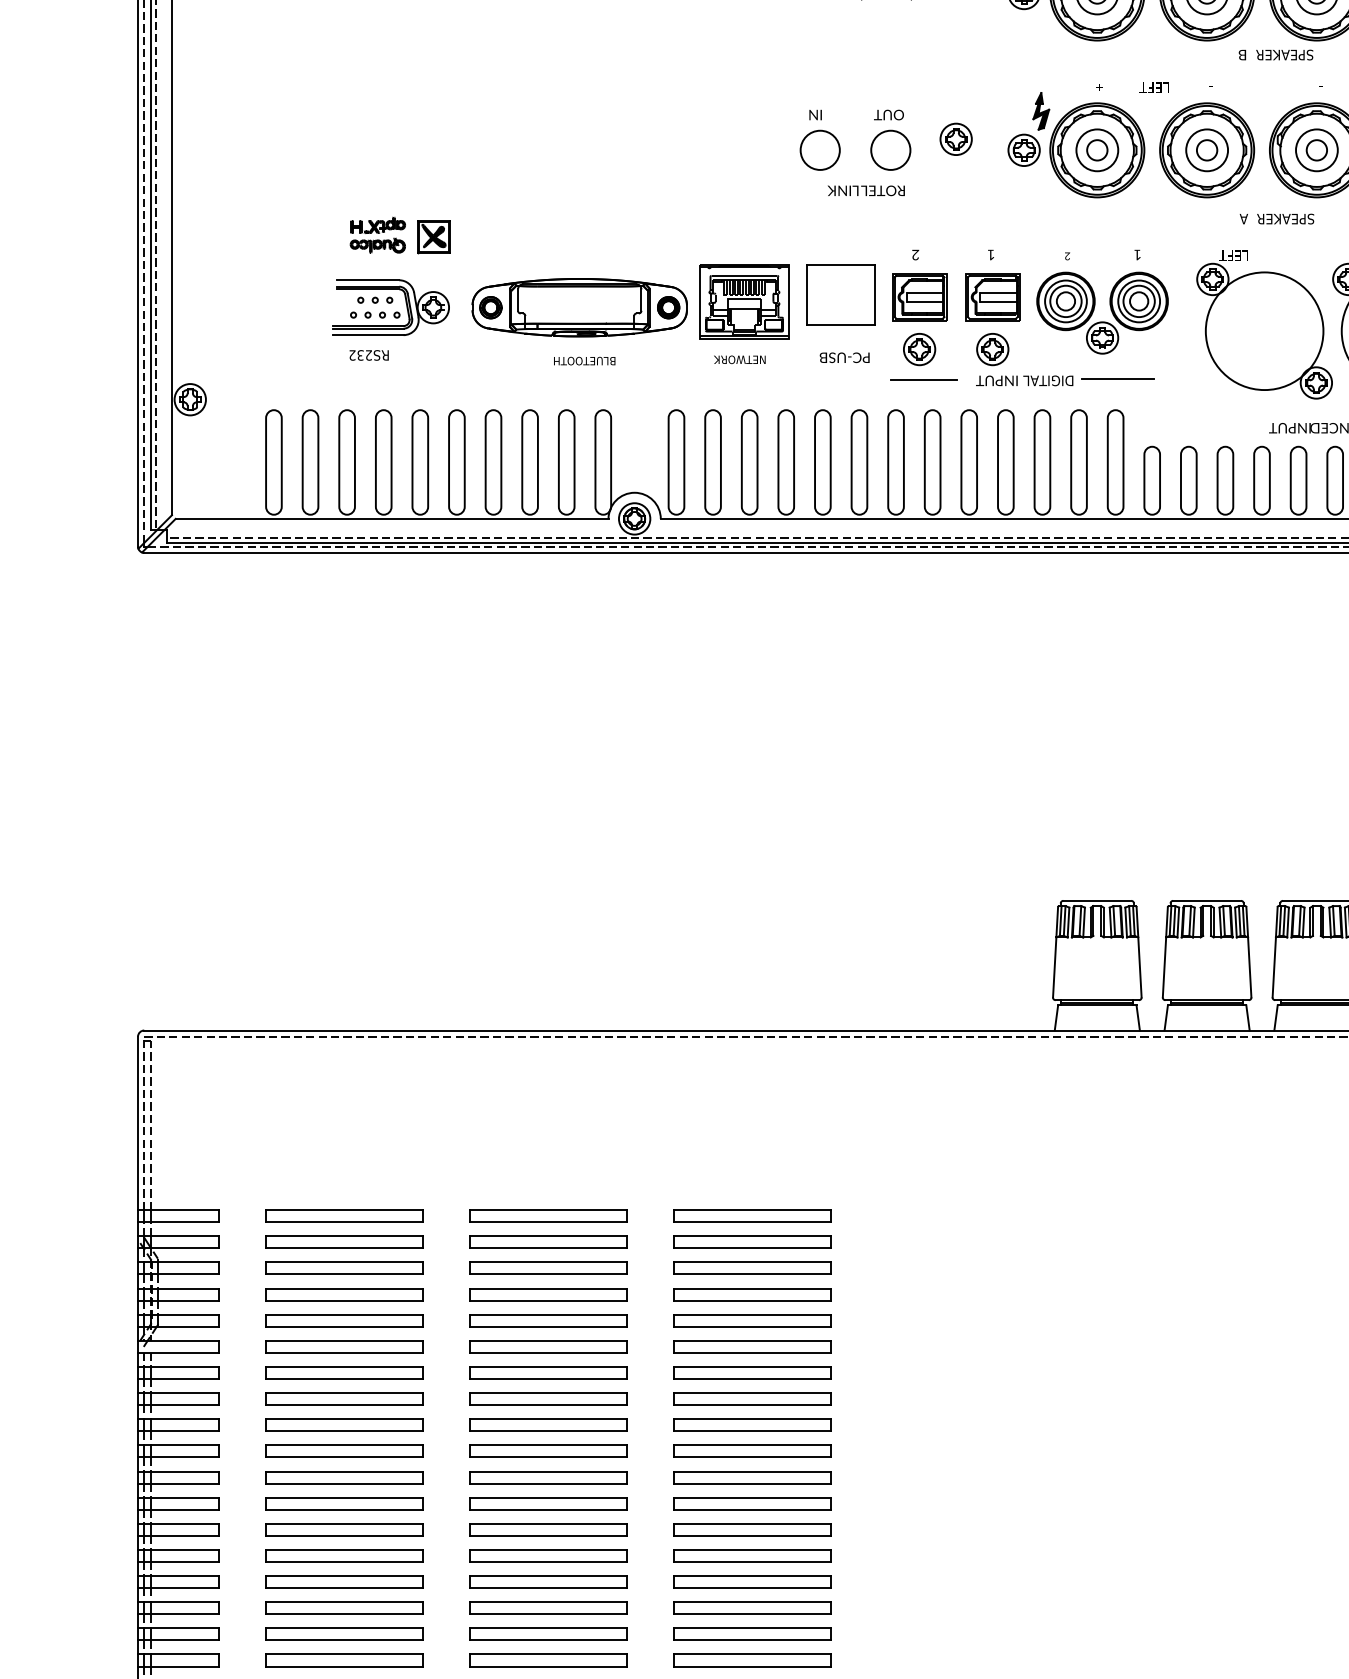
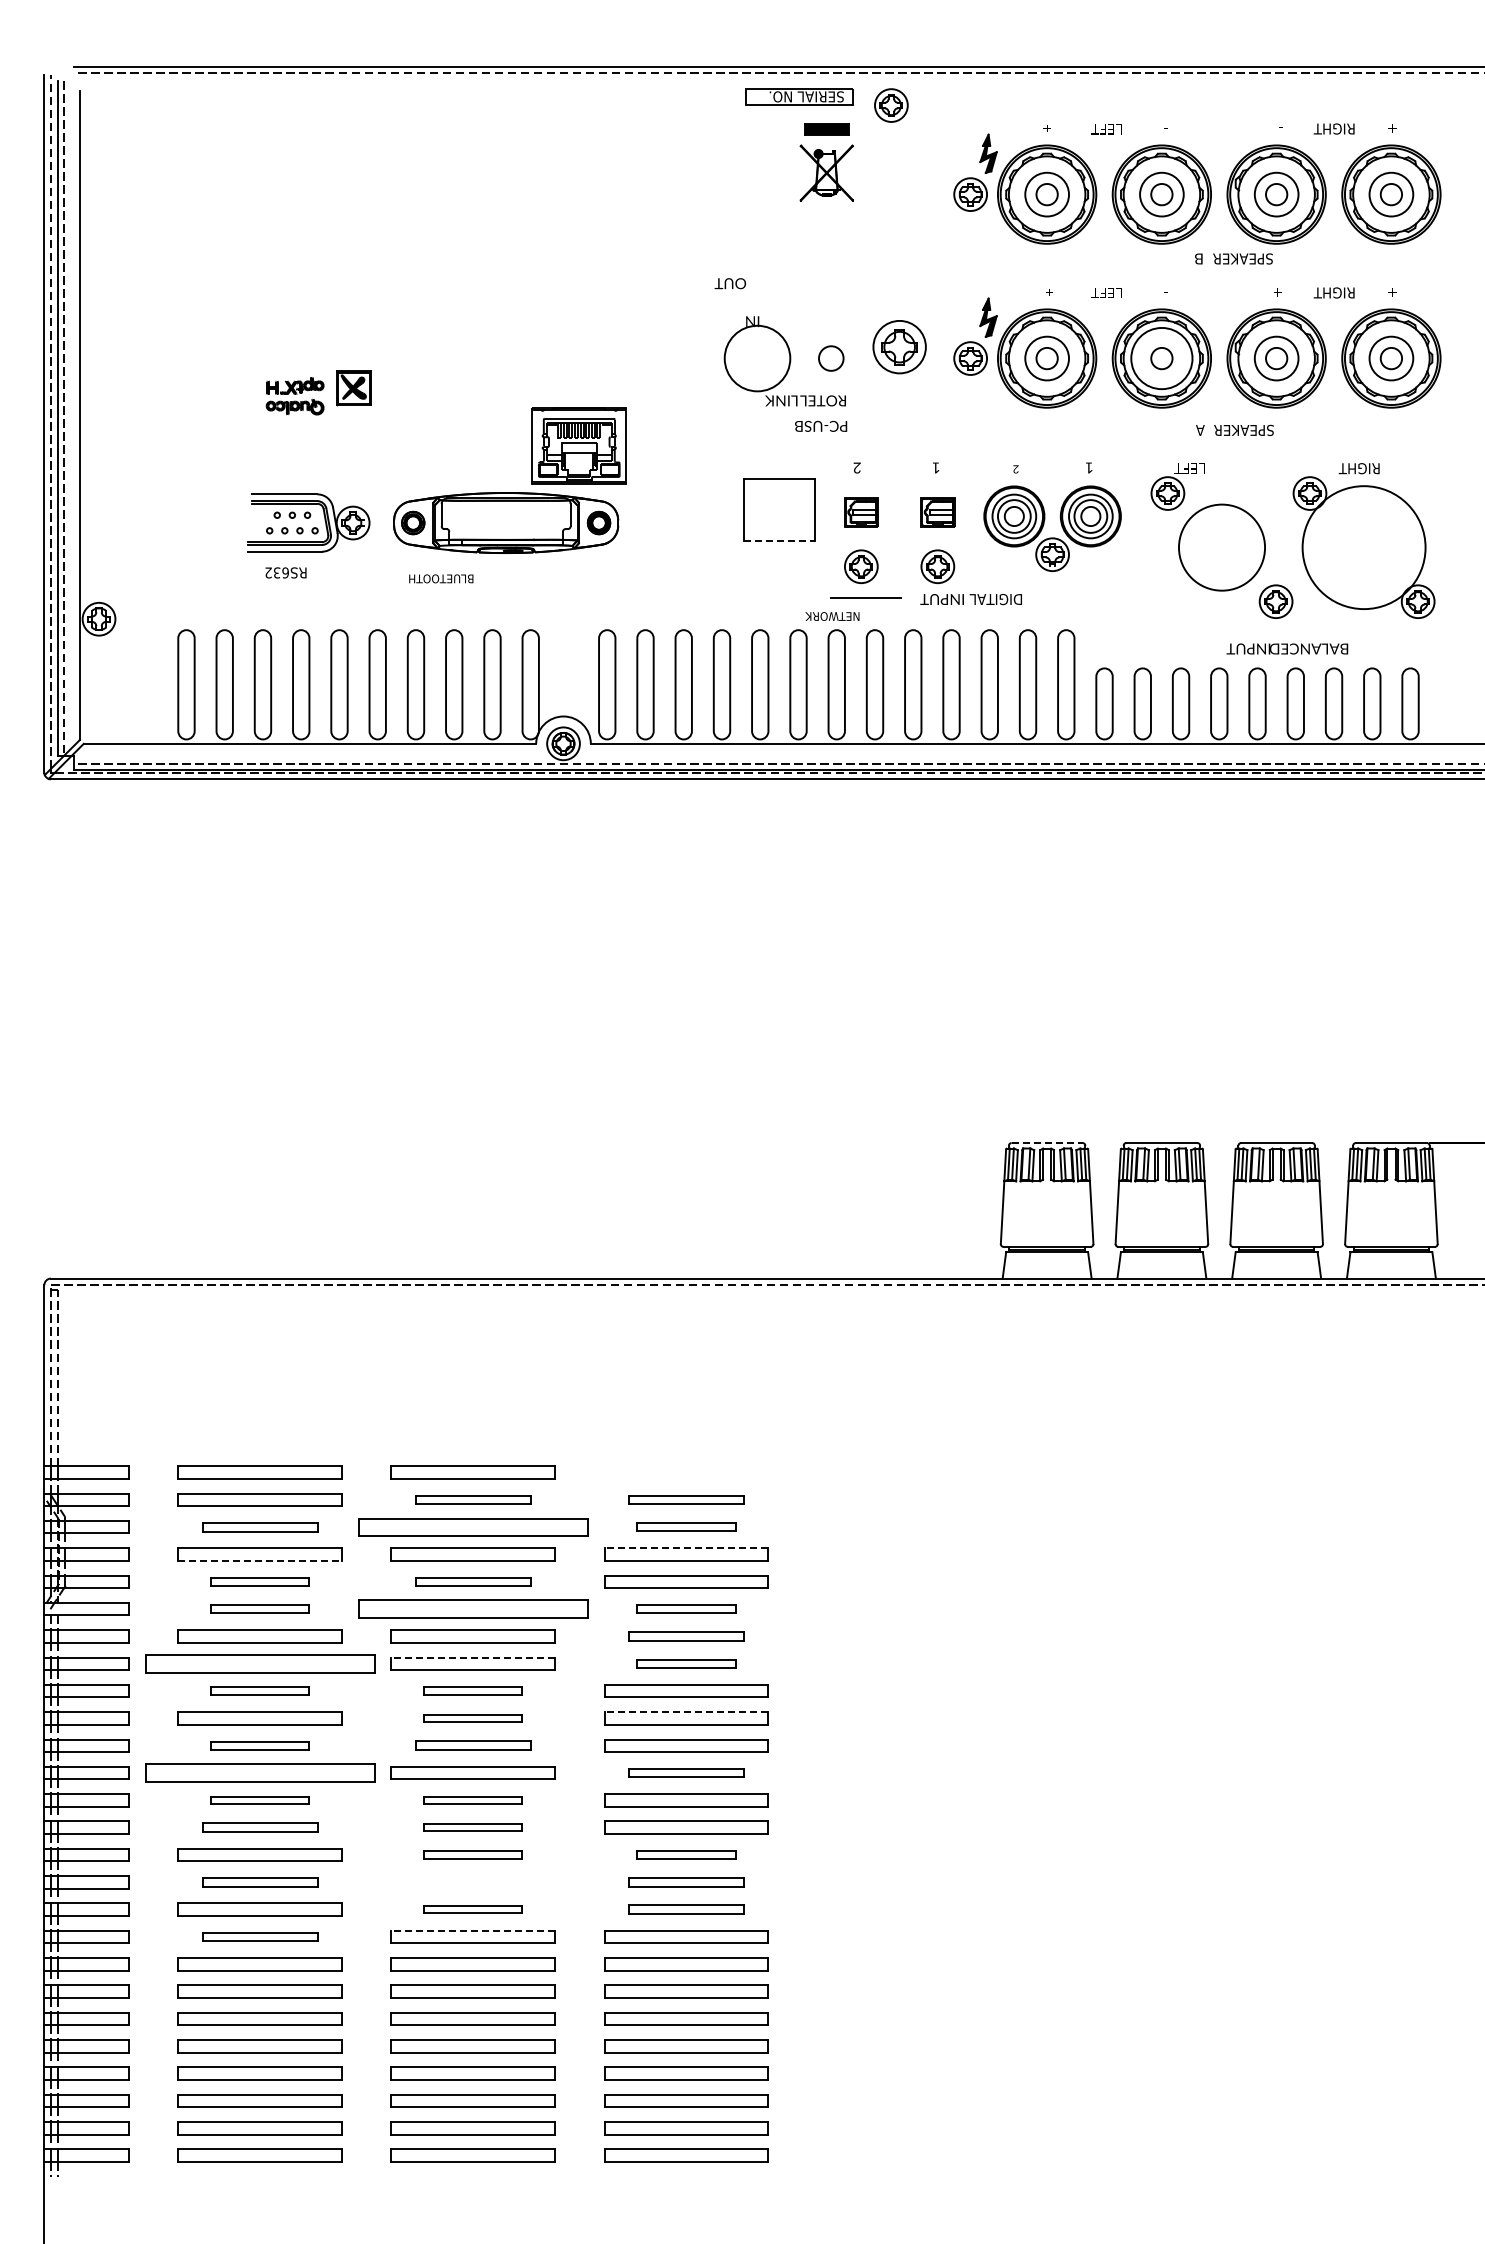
text: (1318, 87) -> (1278, 292), - -> +
text: (888, 114) -> (729, 283), moved
part: (956, 138) -> (899, 346), size x1.6
circle: (820, 150) -> (757, 358), size x1.6
circle: (890, 150) -> (830, 358), size x0.6
circle: (1206, 150) -> (1161, 358), size x1.4
part: (377, 235) -> (294, 396), moved
part: (433, 237) -> (353, 388), moved
part: (919, 297) -> (861, 512), size x0.6
part: (992, 297) -> (937, 512), size x0.6
part: (743, 301) -> (578, 445), moved
line: (841, 325) -> (779, 541), solid -> dashed
circle: (1264, 331) -> (1221, 547), size x0.7
text: (368, 355) -> (285, 572), RS232 -> RS632
text: (845, 356) -> (821, 425), moved
text: (739, 359) -> (832, 616), moved
text: (584, 360) -> (441, 578), moved
line: (1117, 378) -> (1068, 597), removed
line: (1097, 901) -> (1047, 1143), solid -> dashed
part: (752, 1216) -> (686, 1472), removed
part: (547, 1241) -> (472, 1499), size x0.7
part: (752, 1241) -> (686, 1499), size x0.7
part: (343, 1267) -> (259, 1526), size x0.7
part: (547, 1267) -> (472, 1526), size x1.4
part: (752, 1267) -> (686, 1526), size x0.6
line: (752, 1288) -> (686, 1548), solid -> dashed
line: (344, 1300) -> (260, 1560), solid -> dashed
part: (343, 1320) -> (259, 1581), size x0.6
part: (547, 1320) -> (472, 1581), size x0.7
part: (343, 1346) -> (259, 1608), size x0.6
part: (547, 1346) -> (472, 1608), size x1.4
part: (752, 1346) -> (686, 1608), size x0.6
part: (752, 1372) -> (686, 1636), size x0.7
line: (548, 1393) -> (473, 1657), solid -> dashed
part: (343, 1398) -> (259, 1663), size x1.4
part: (752, 1398) -> (686, 1663), size x0.6
part: (343, 1424) -> (259, 1690), size x0.6
part: (547, 1424) -> (472, 1690), size x0.6
line: (752, 1445) -> (686, 1712), solid -> dashed
part: (547, 1451) -> (472, 1718), size x0.6
part: (343, 1477) -> (259, 1745), size x0.6
part: (547, 1477) -> (472, 1745), size x0.7
part: (343, 1503) -> (259, 1772), size x1.4
part: (752, 1503) -> (686, 1772), size x0.7
part: (343, 1529) -> (259, 1800), size x0.6
part: (547, 1529) -> (472, 1800), size x0.6
part: (343, 1555) -> (259, 1827), size x0.7
part: (547, 1555) -> (472, 1827), size x0.6
part: (547, 1581) -> (472, 1854), size x0.6
part: (752, 1581) -> (686, 1854), size x0.6
part: (343, 1608) -> (259, 1882), size x0.7
part: (547, 1608) -> (472, 1882), removed
part: (752, 1608) -> (686, 1882), size x0.7
part: (547, 1634) -> (472, 1909), size x0.6
part: (752, 1634) -> (686, 1909), size x0.7
line: (548, 1654) -> (473, 1930), solid -> dashed
part: (343, 1659) -> (259, 1936), size x0.7

